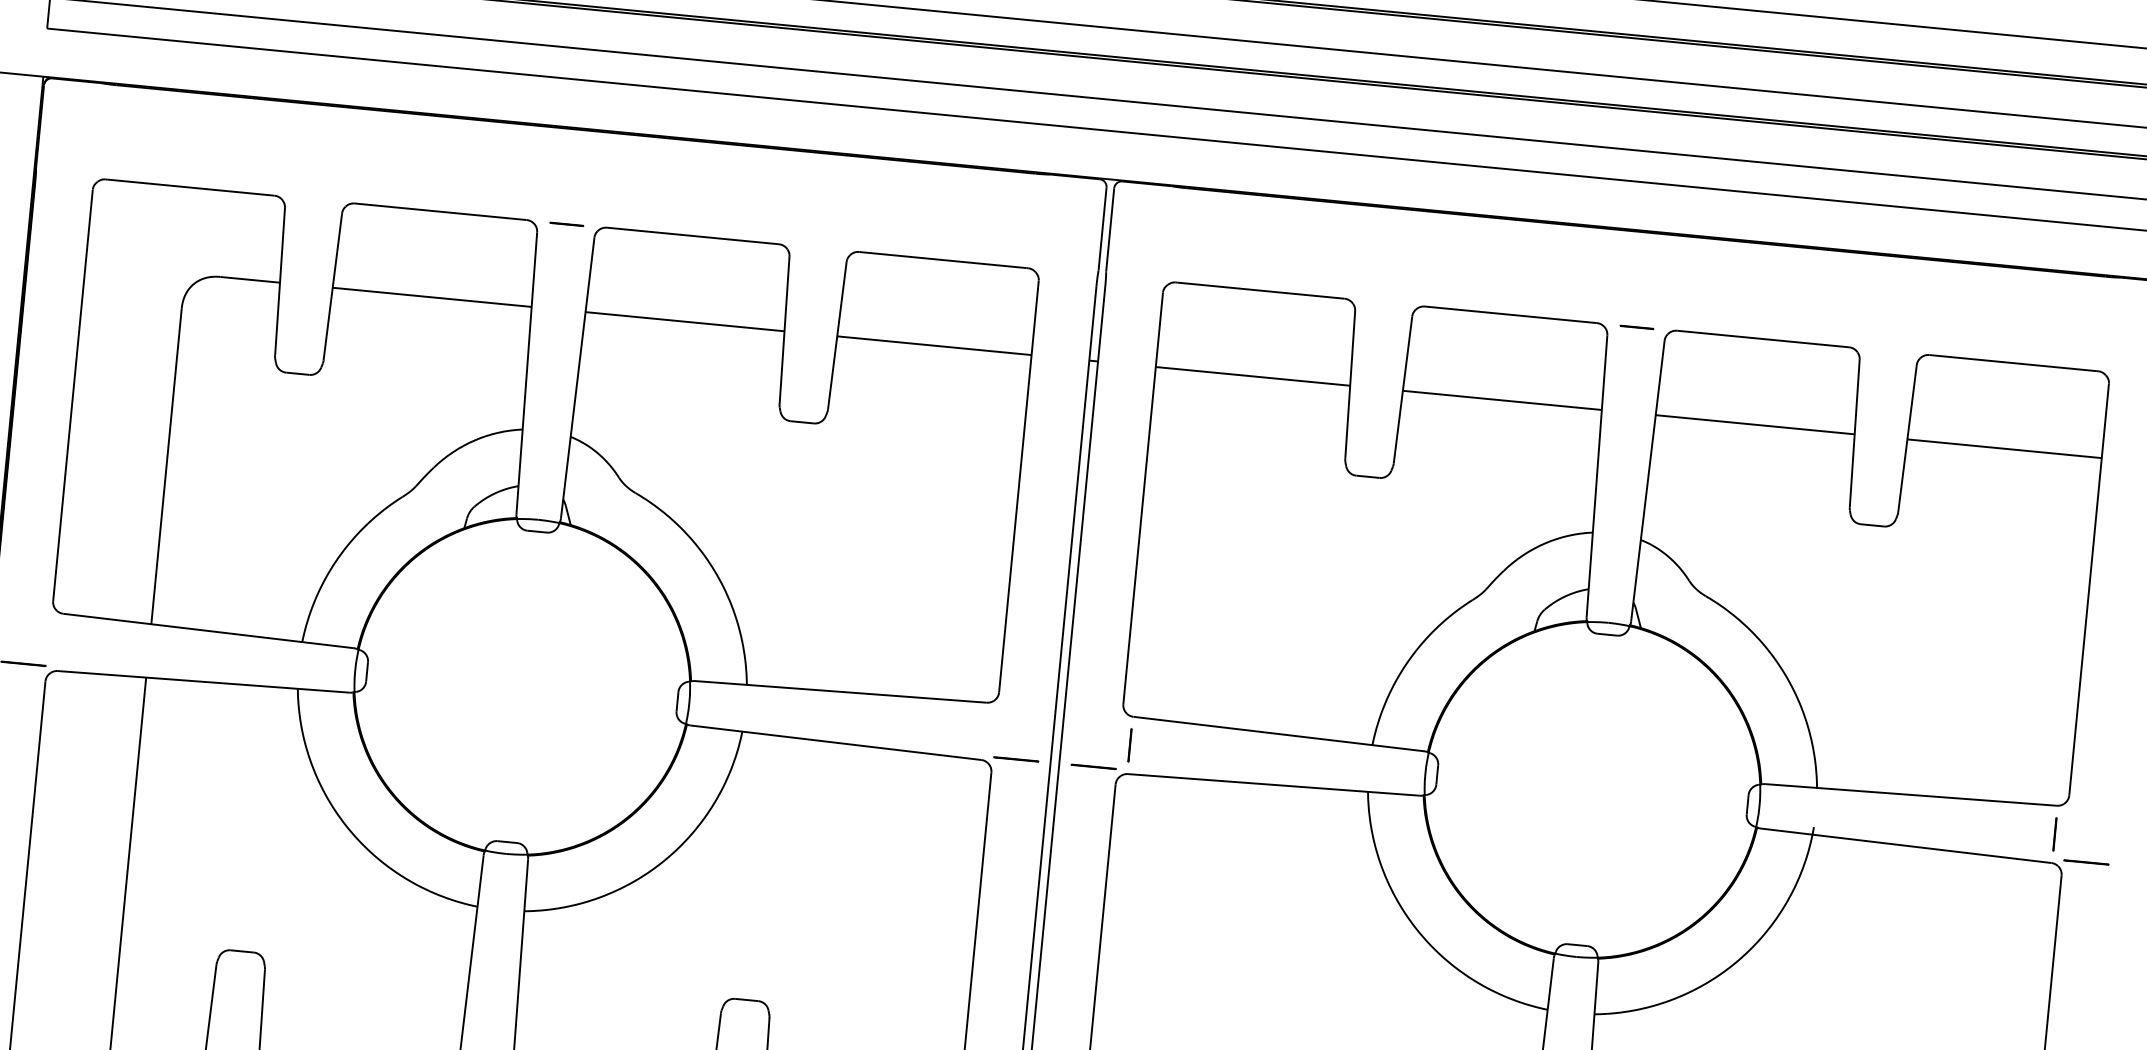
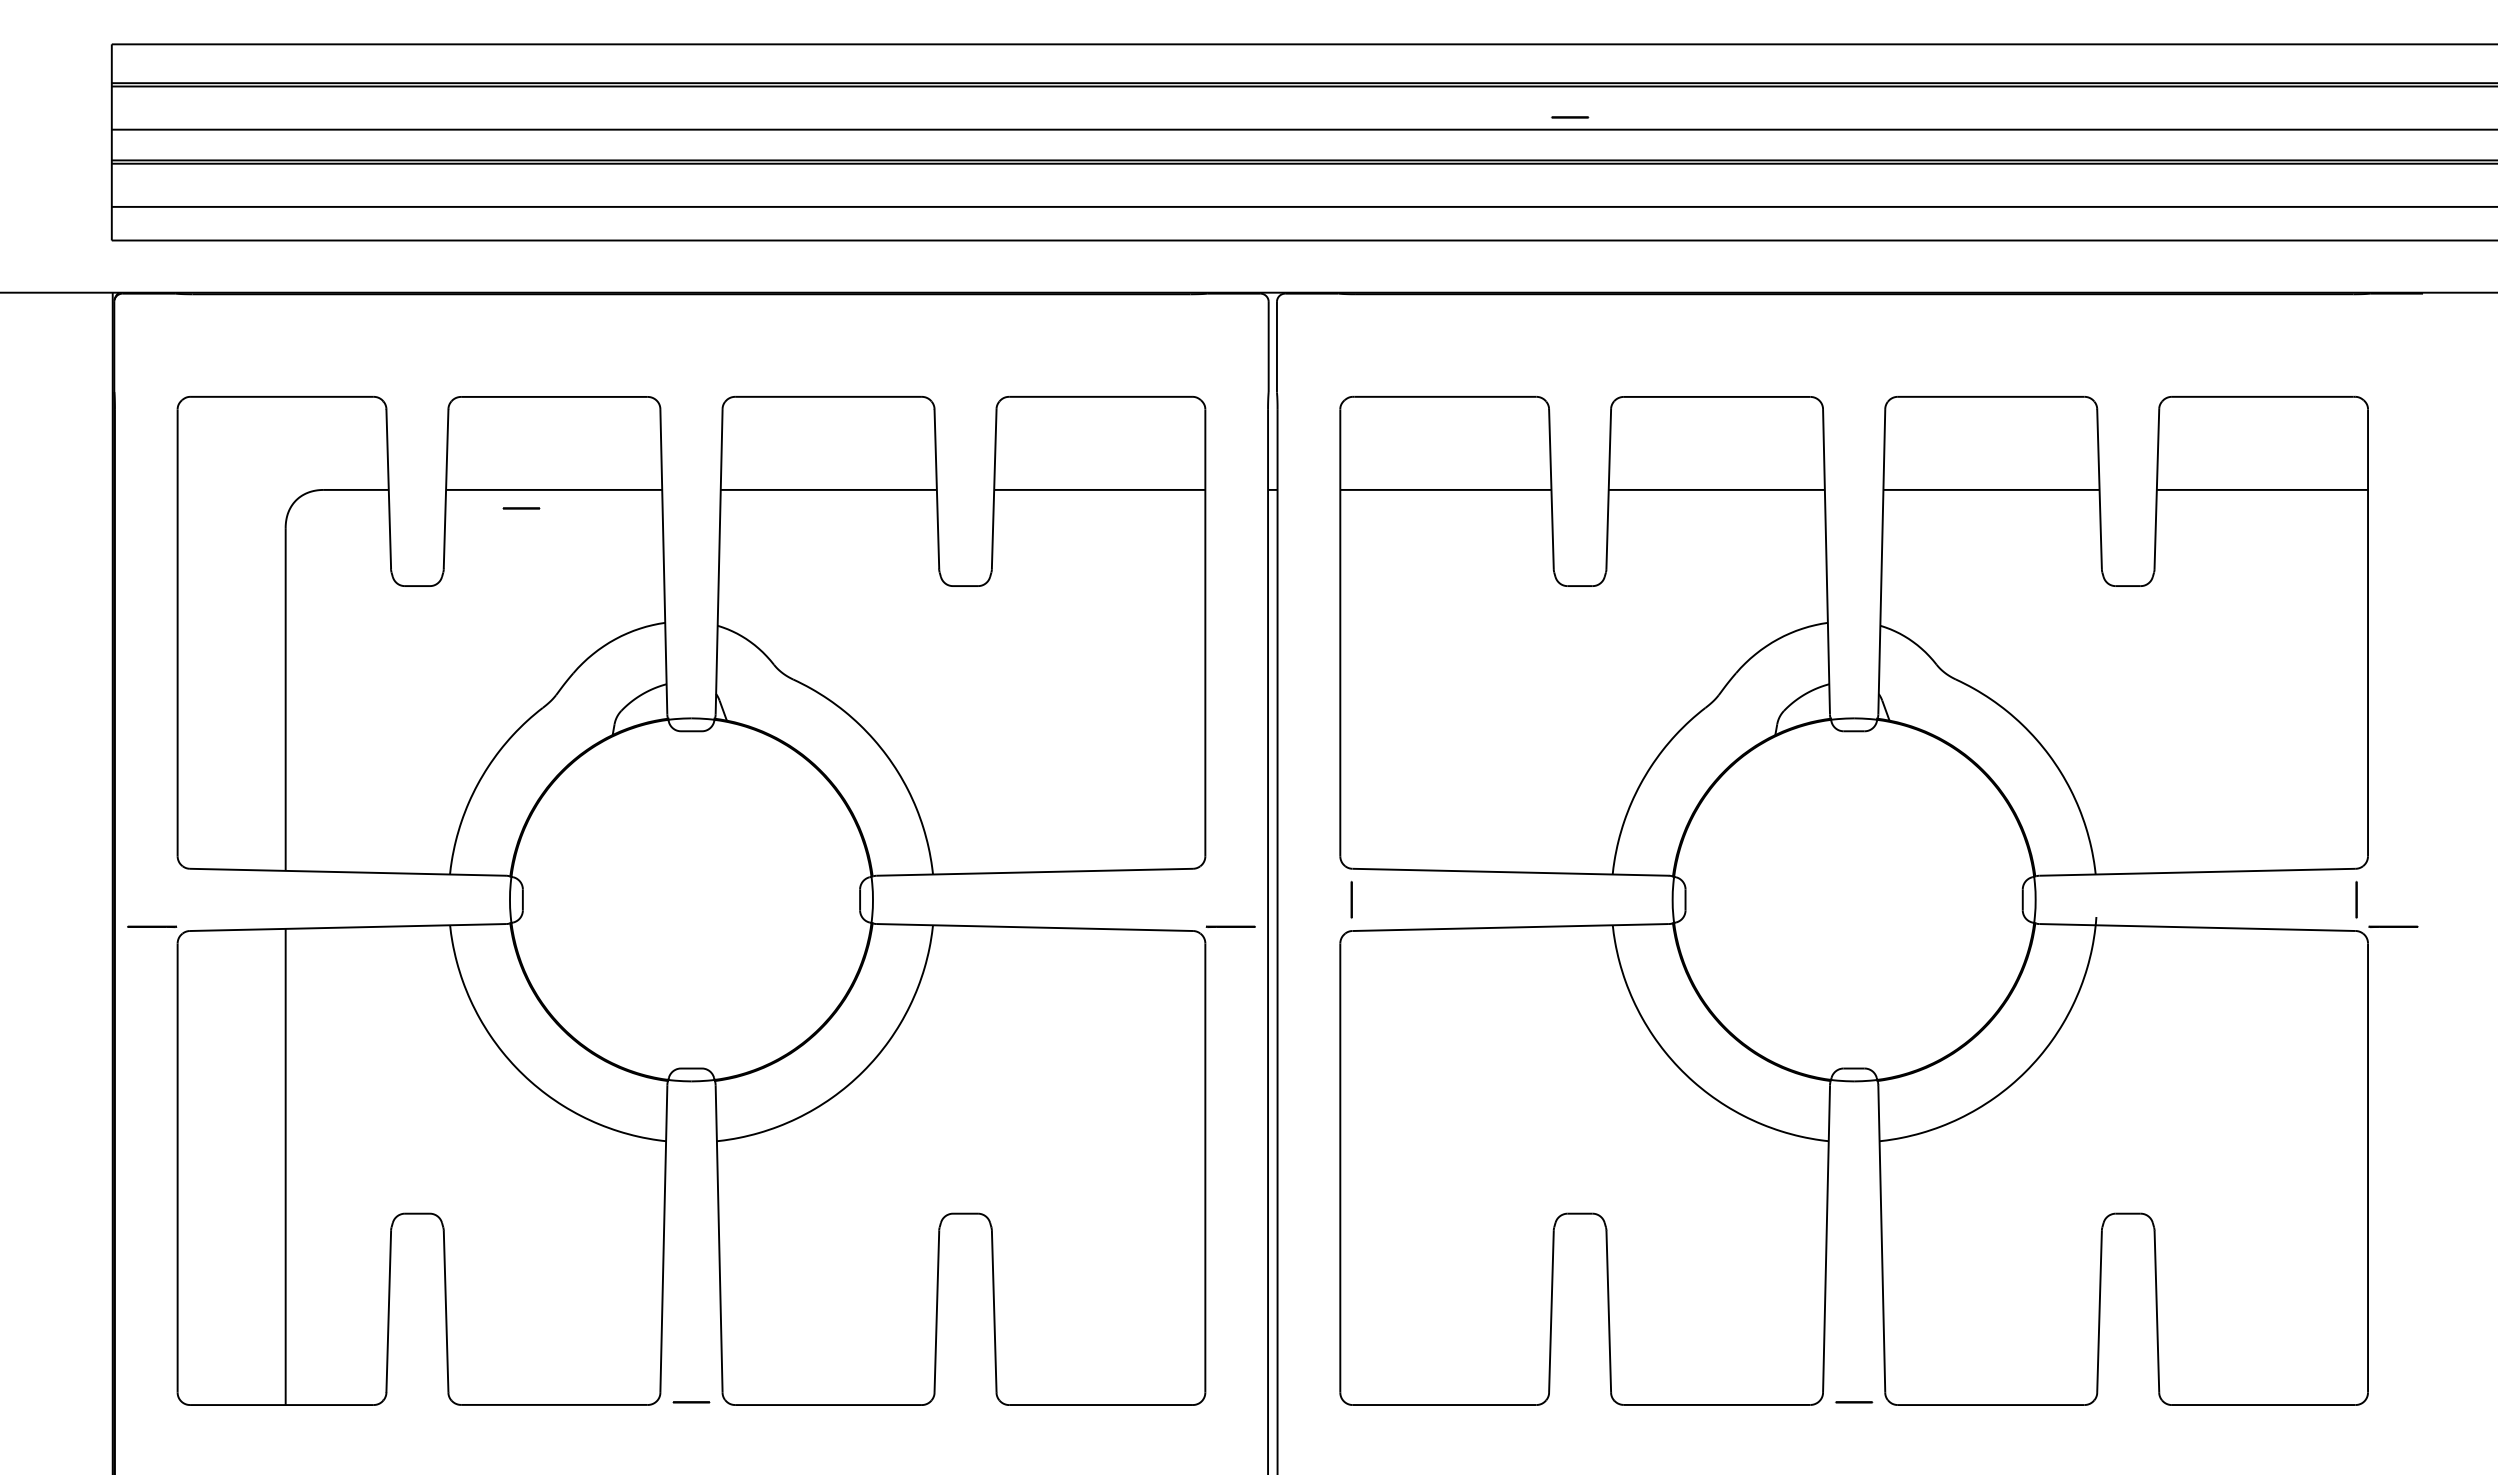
line: (566, 224) -> (521, 508), moved
line: (1637, 327) -> (1570, 117), moved
line: (1093, 766) -> (1314, 926), removed

